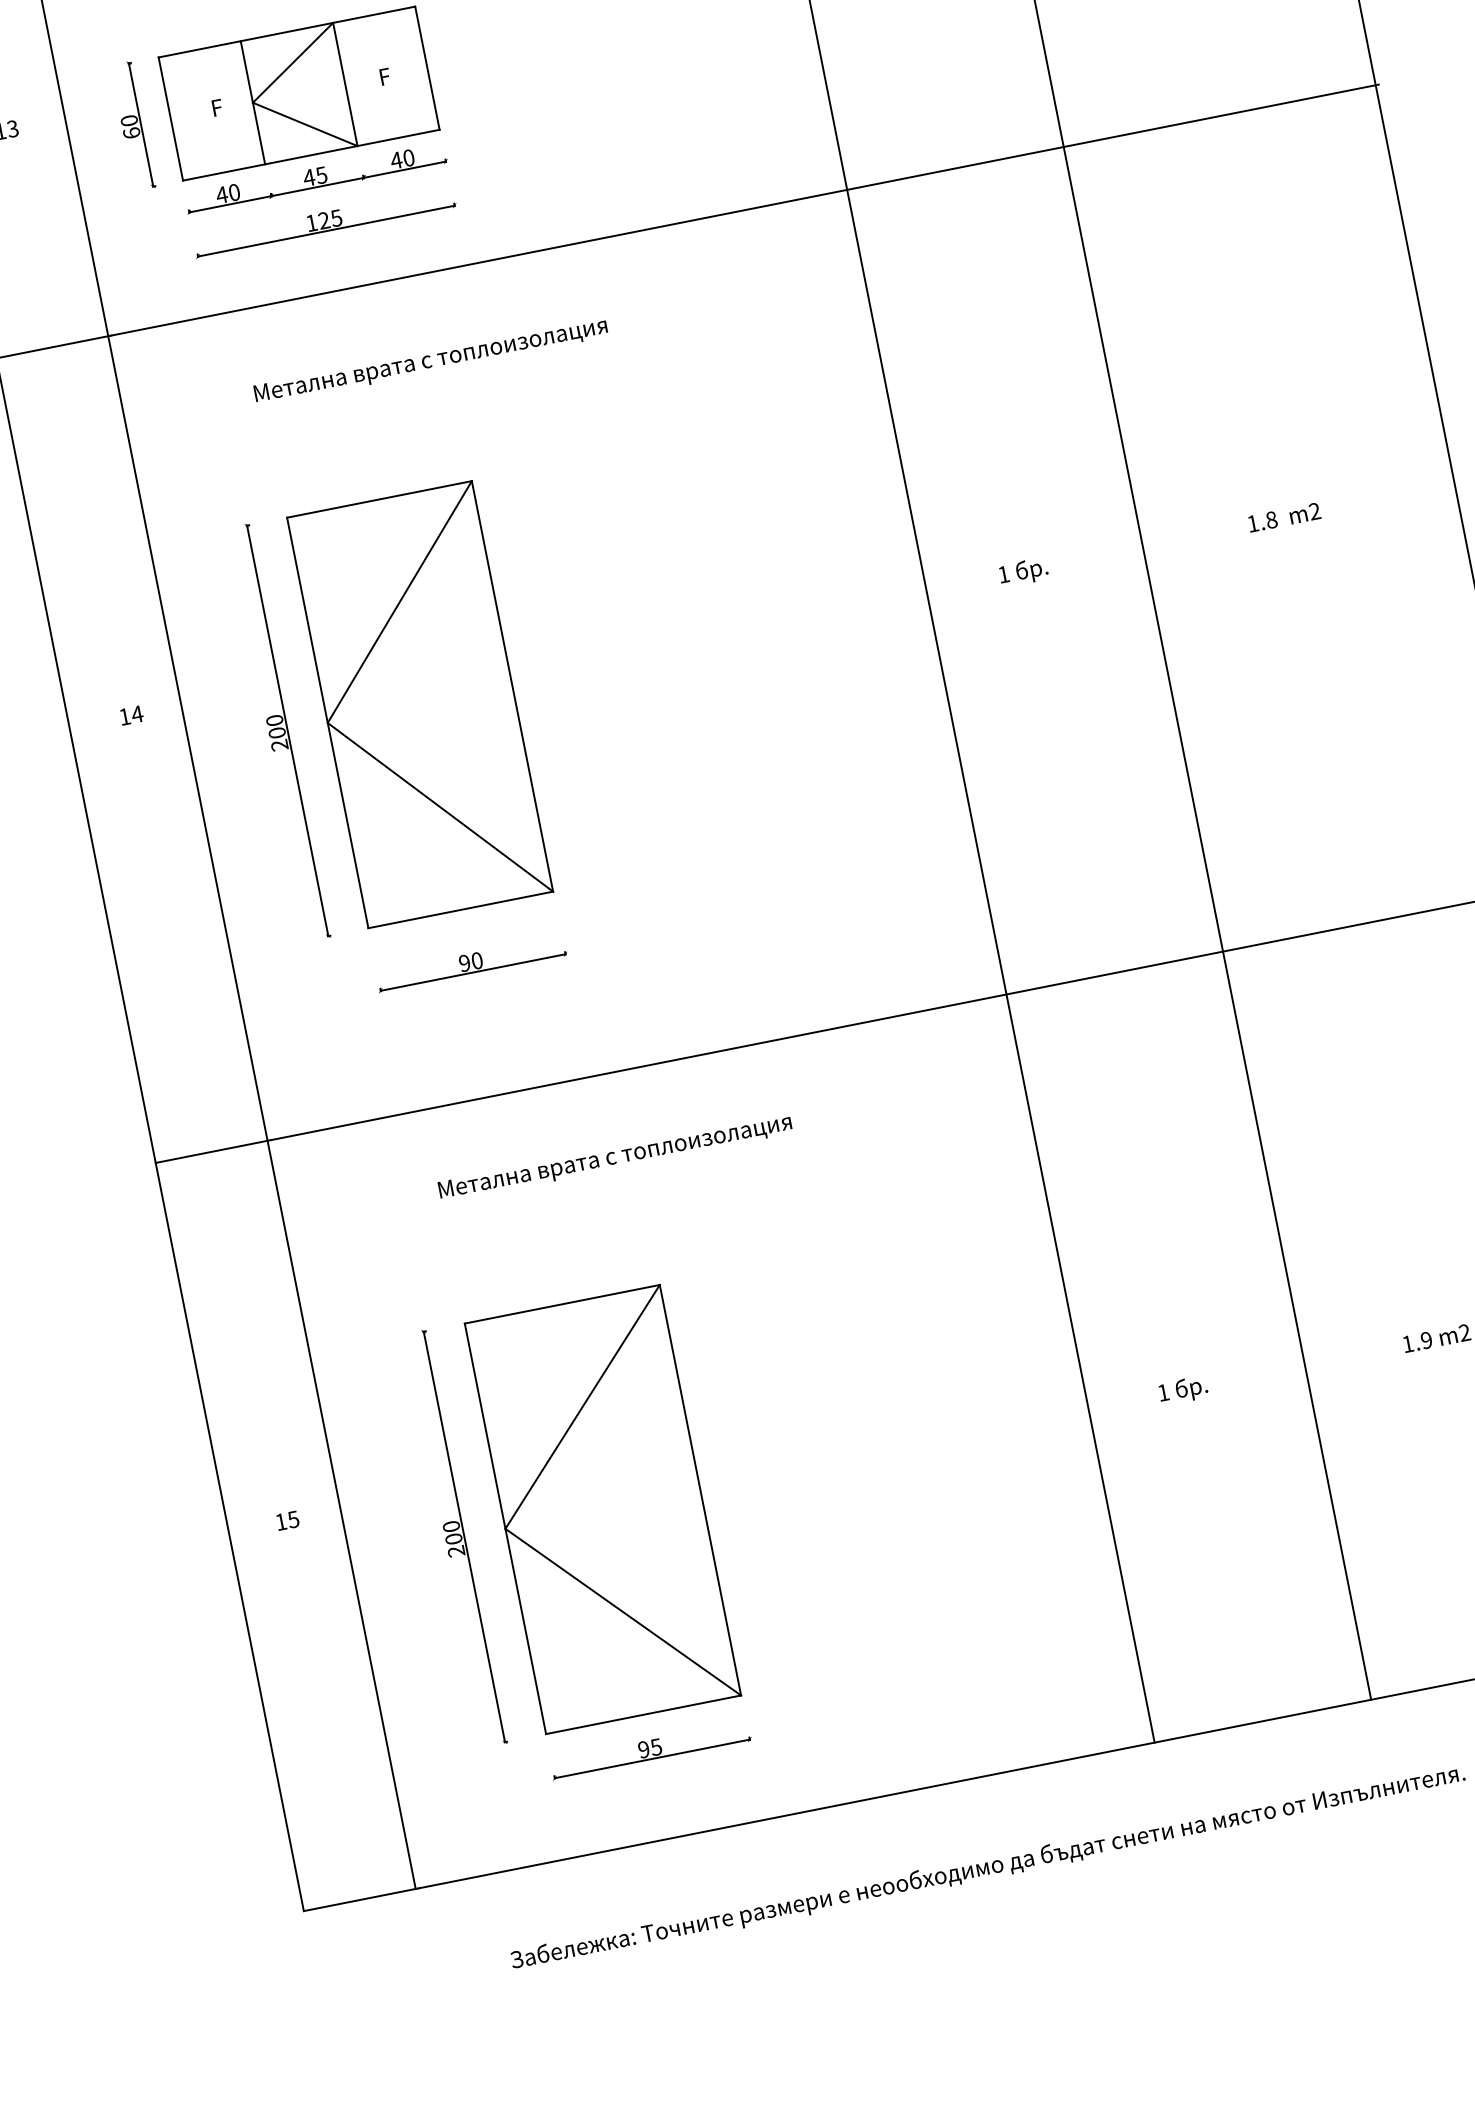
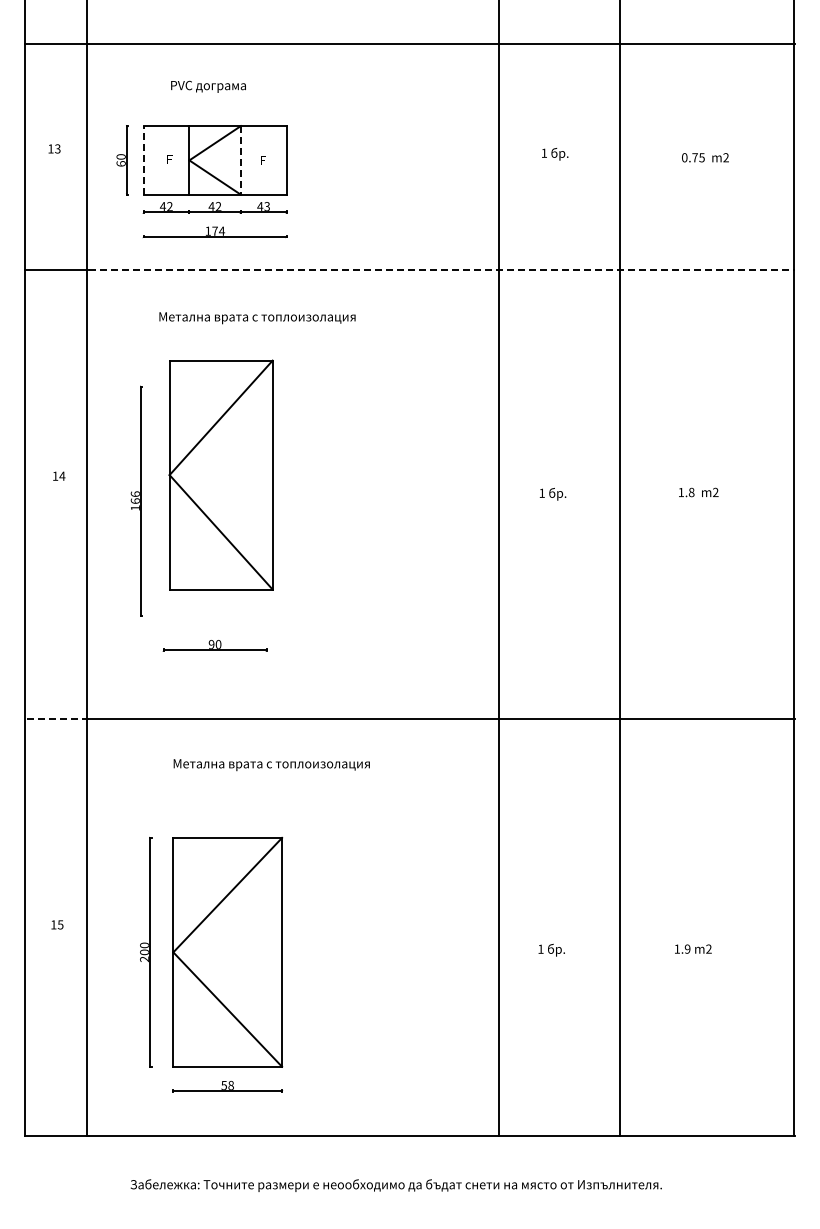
line: (344, 84) -> (240, 160), solid -> dashed
line: (170, 117) -> (143, 159), solid -> dashed
text: (409, 157) -> (267, 206), 40 -> 43
text: (321, 175) -> (218, 206), 45 -> 42
text: (233, 192) -> (169, 206), 40 -> 42
line: (745, 210) -> (442, 270), solid -> dashed
text: (330, 218) -> (218, 230), 125 -> 174
part: (418, 703) -> (220, 474), moved
text: (275, 732) -> (134, 500), 200 -> 166
line: (212, 1150) -> (56, 718), solid -> dashed
text: (649, 1746) -> (227, 1084), 95 -> 58

